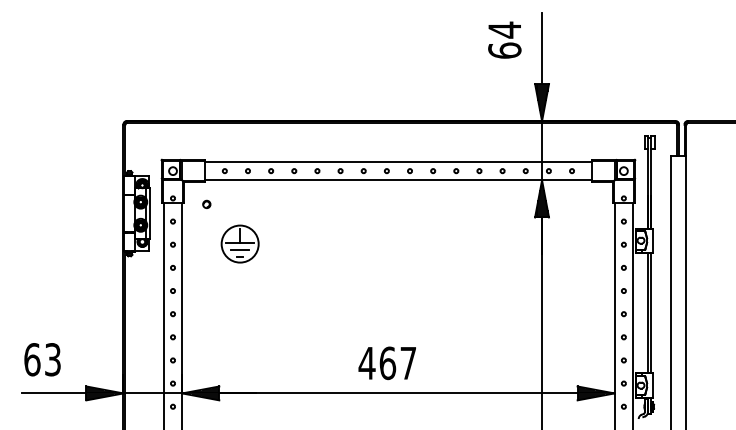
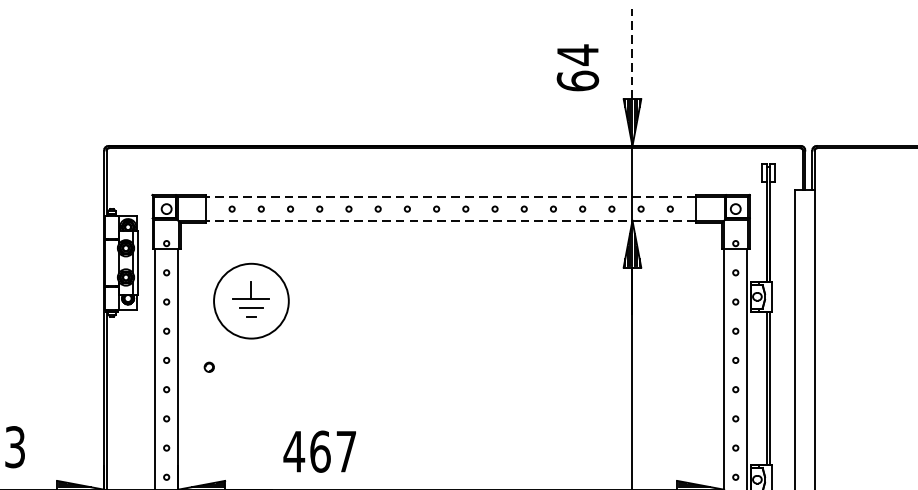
text: (504, 39) -> (577, 66), moved
line: (542, 48) -> (633, 54), solid -> dashed
line: (398, 161) -> (451, 196), solid -> dashed
line: (398, 180) -> (451, 220), solid -> dashed
part: (206, 203) -> (208, 366), moved
circle: (239, 243) -> (250, 300), size x1.6
text: (386, 363) -> (318, 451), moved

